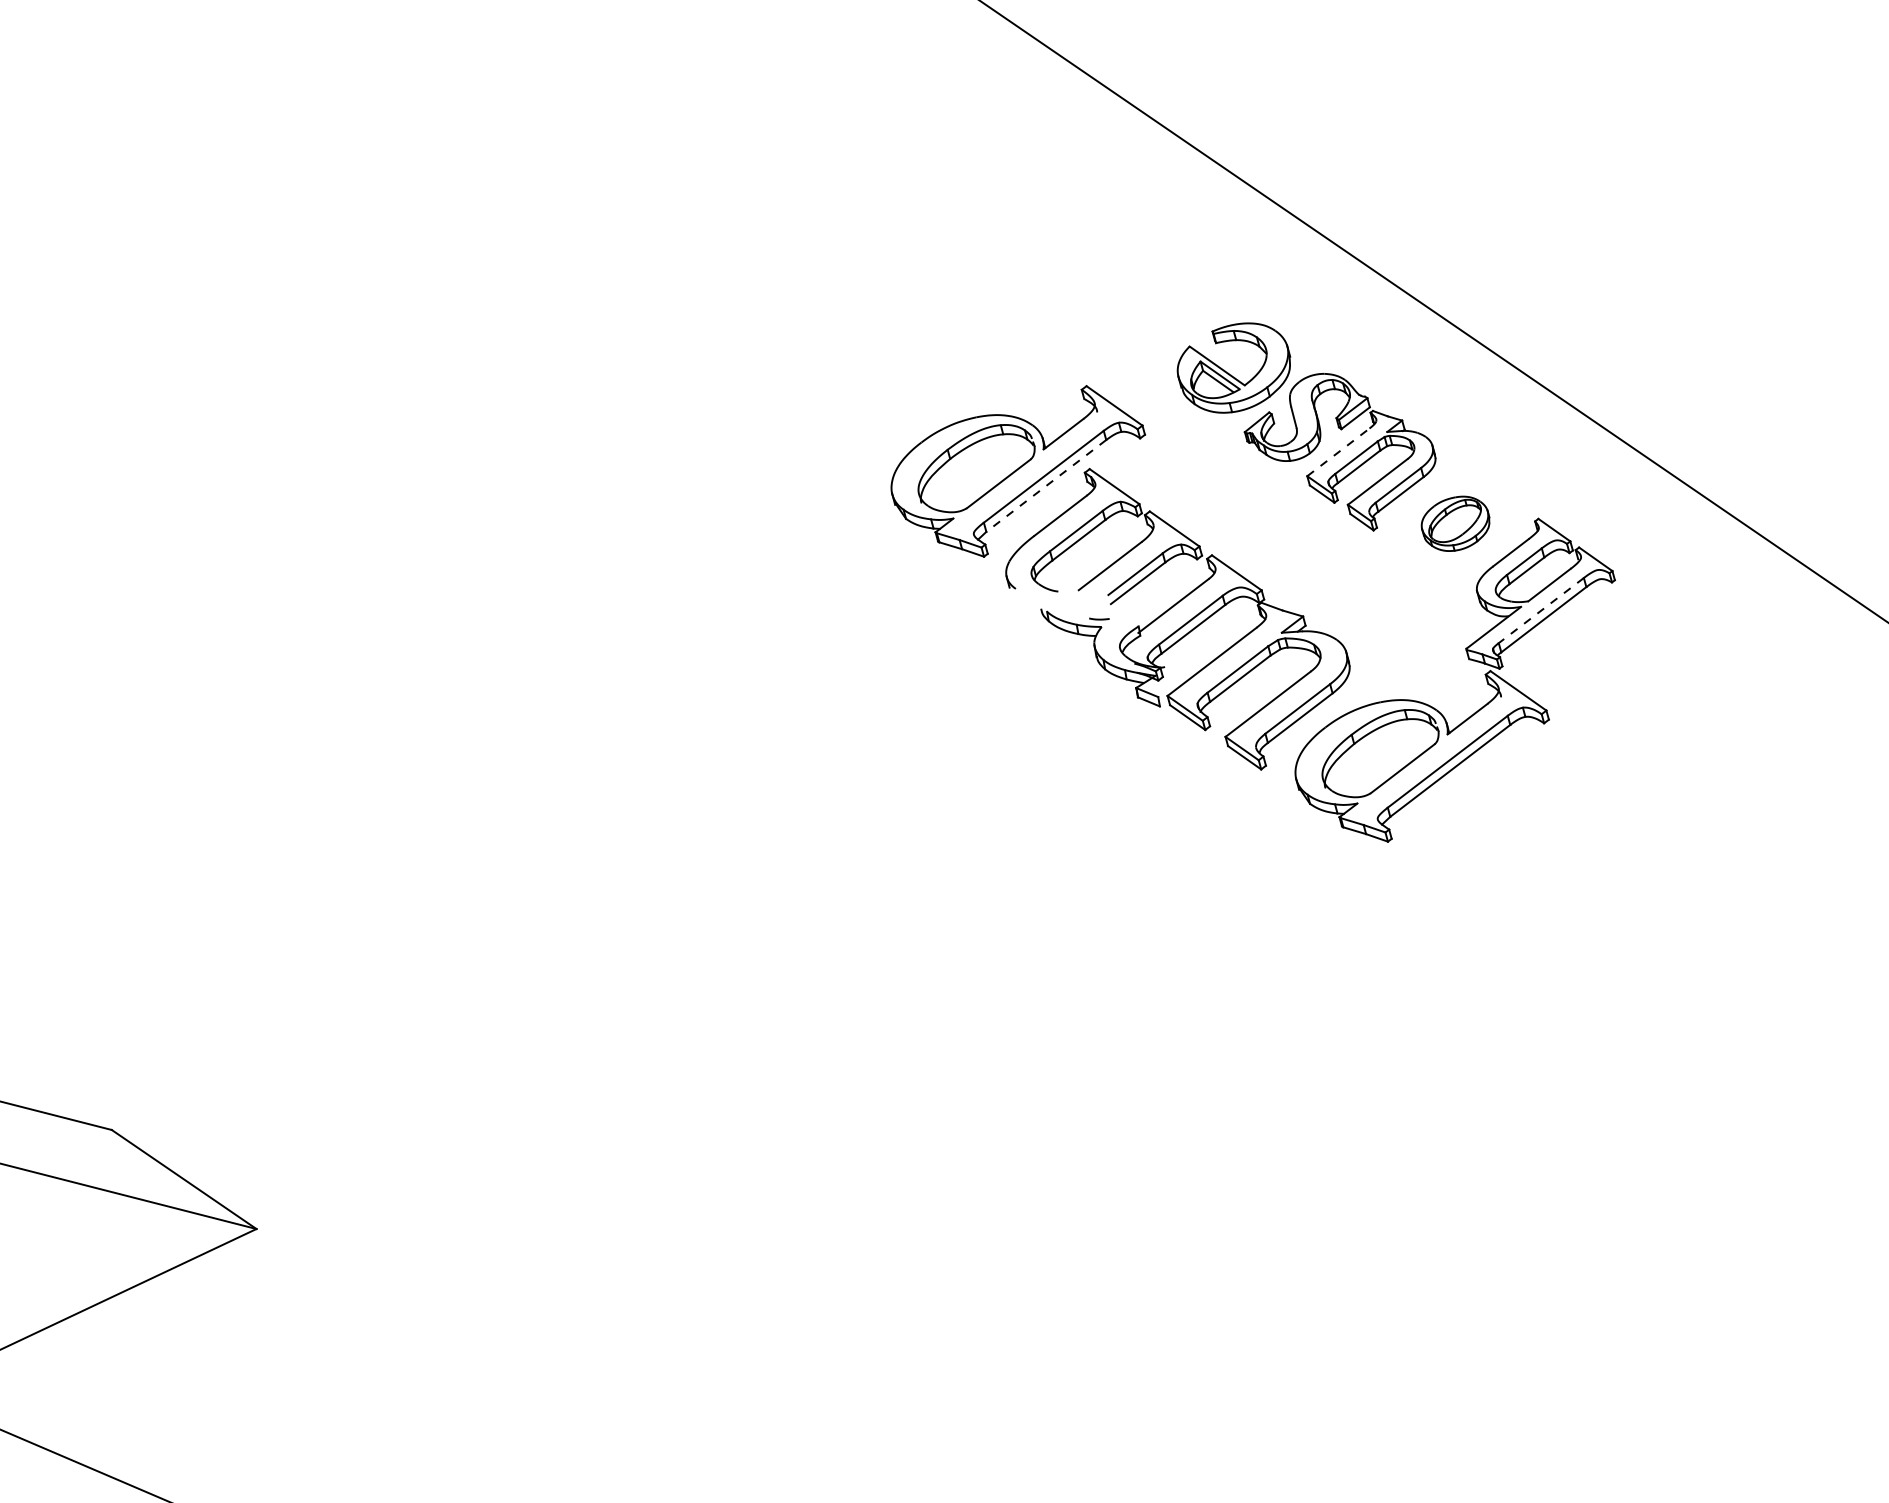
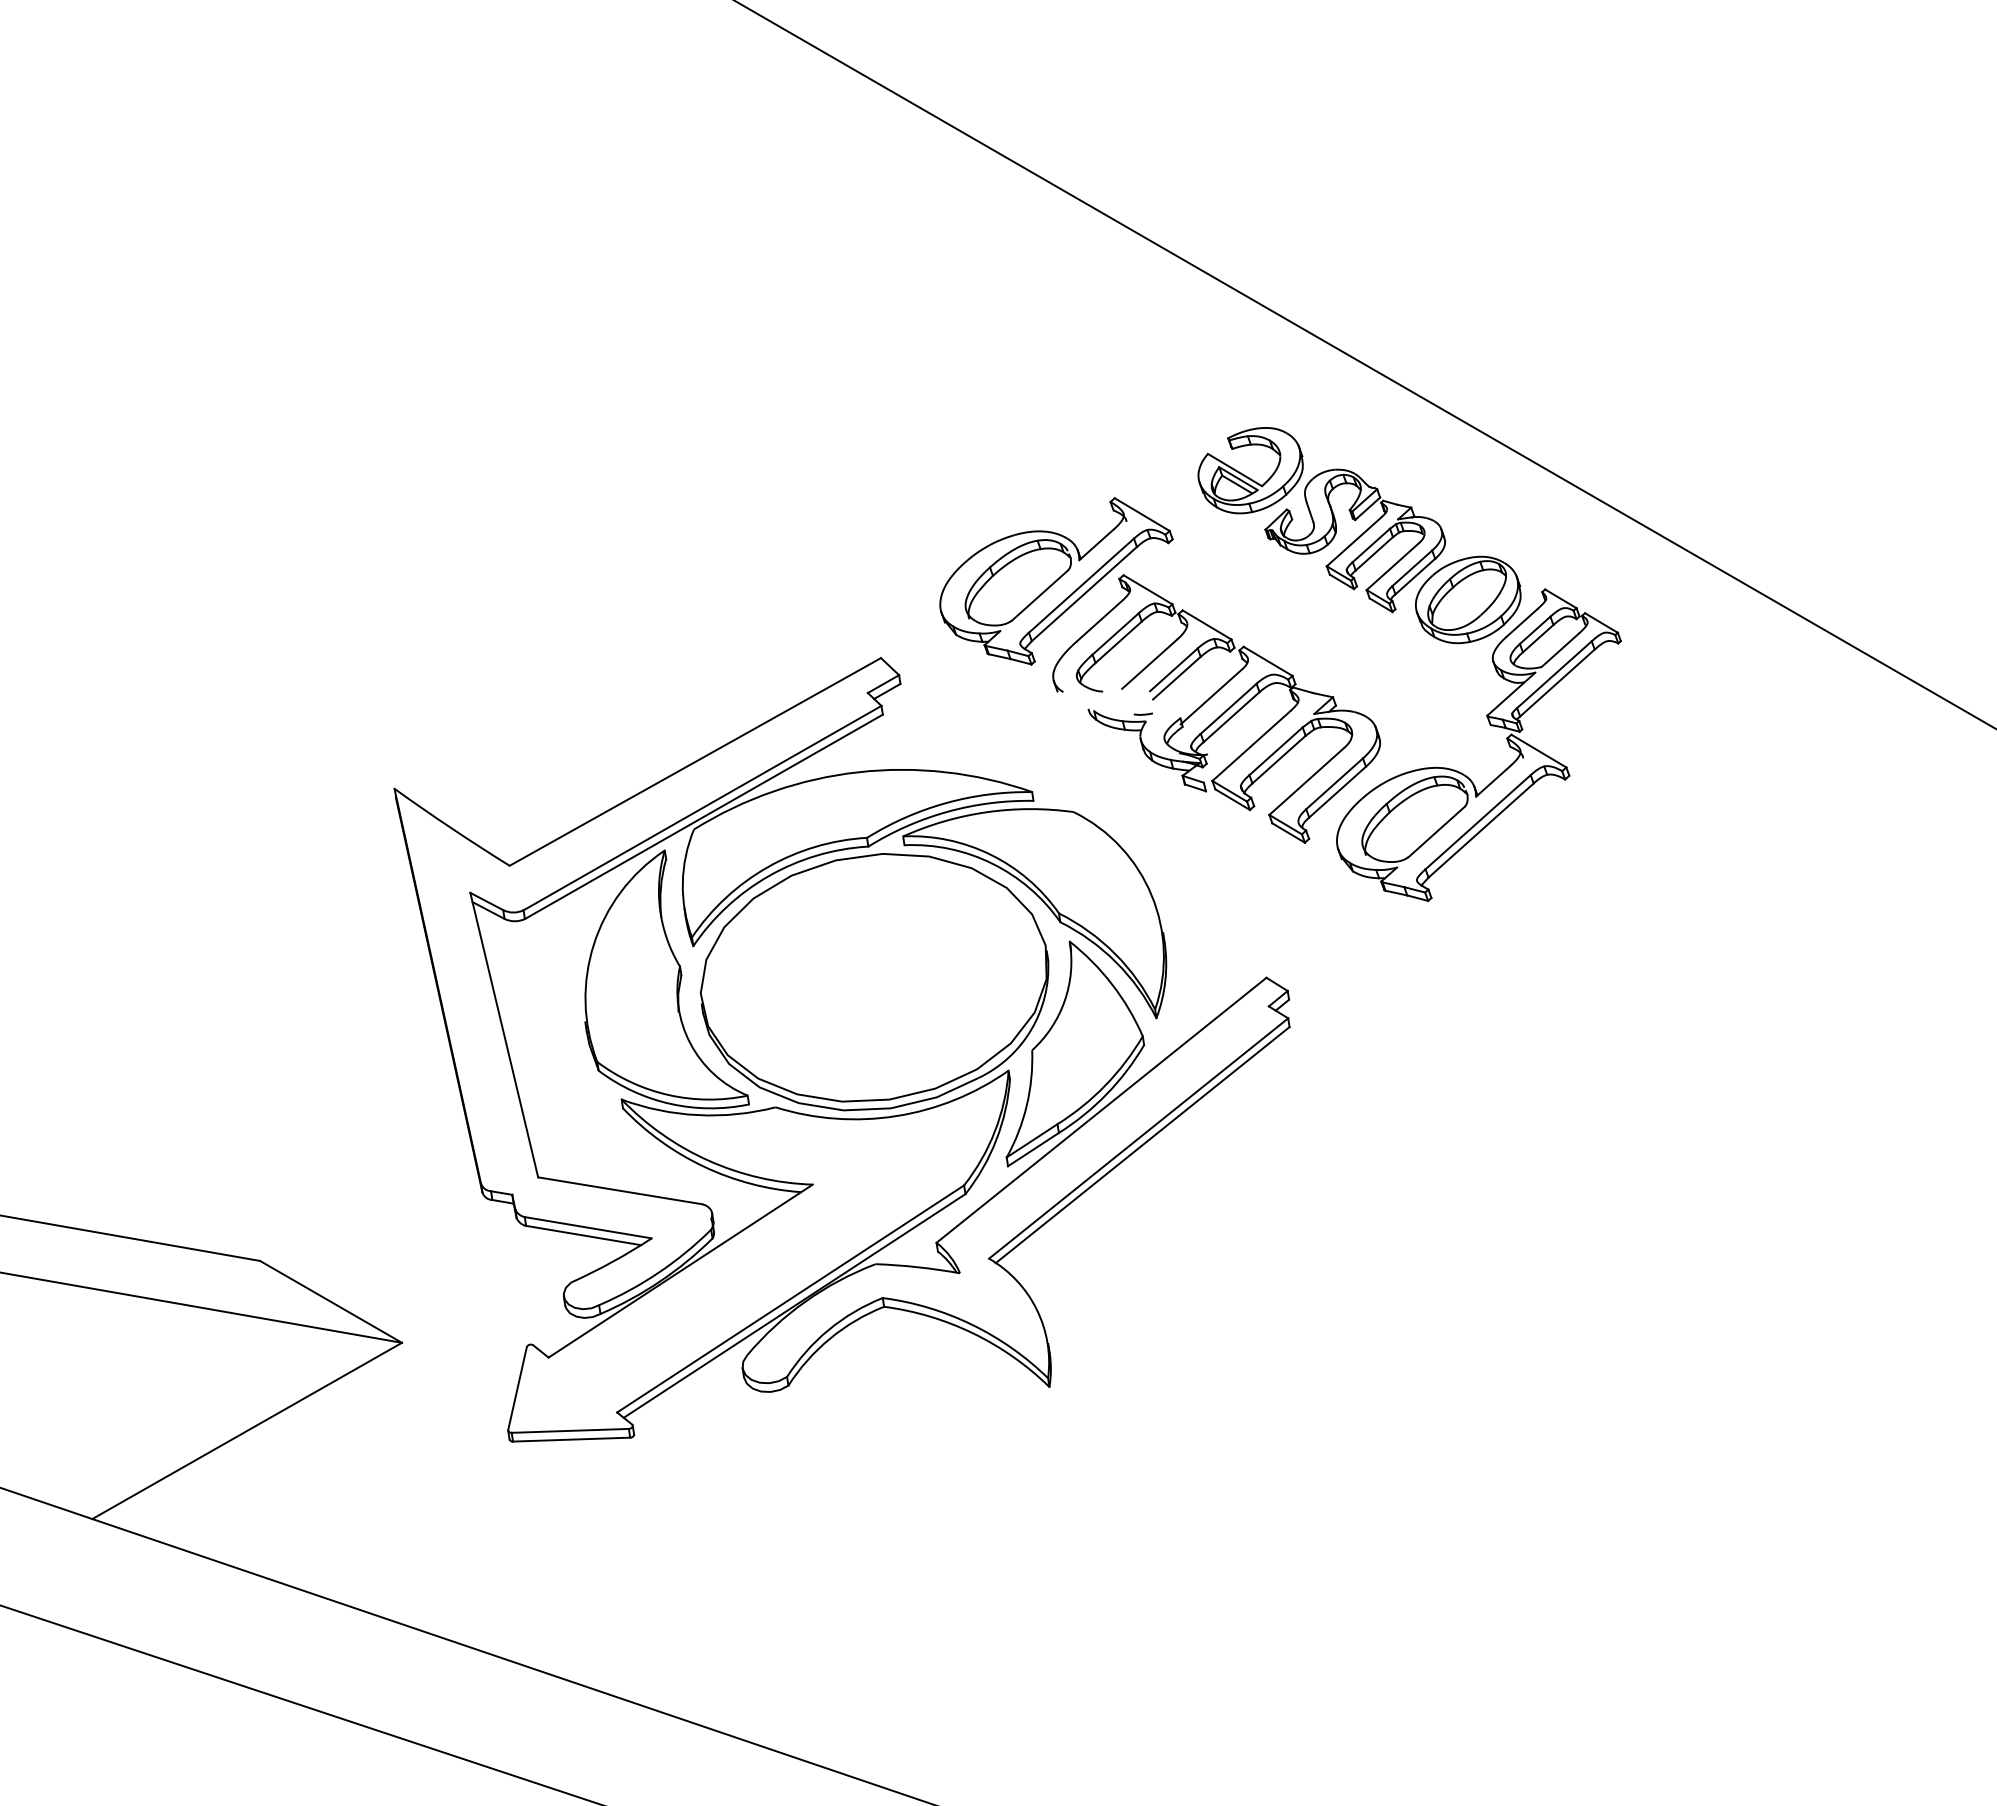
line: (1338, 452) -> (1354, 541), dashed -> solid
line: (1046, 486) -> (1084, 594), dashed -> solid
part: (1455, 523) -> (1468, 599), size x1.67
line: (1541, 611) -> (1554, 675), dashed -> solid
part: (749, 952) -> (841, 1049), added

